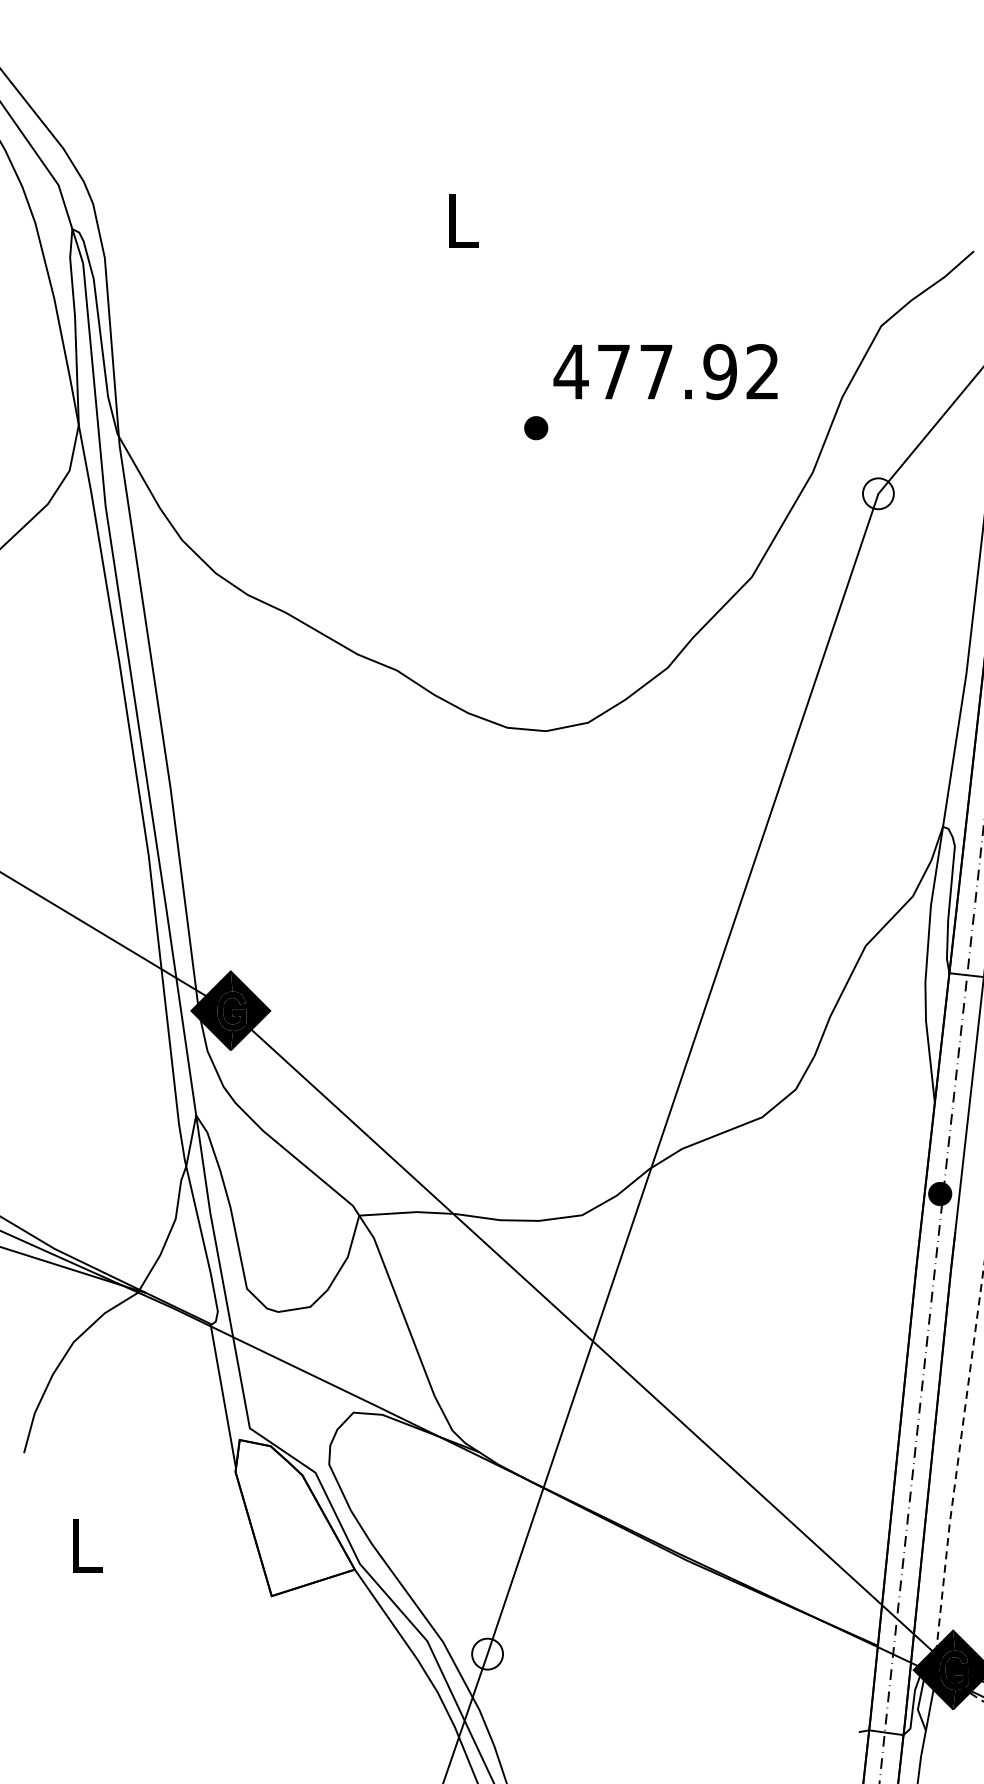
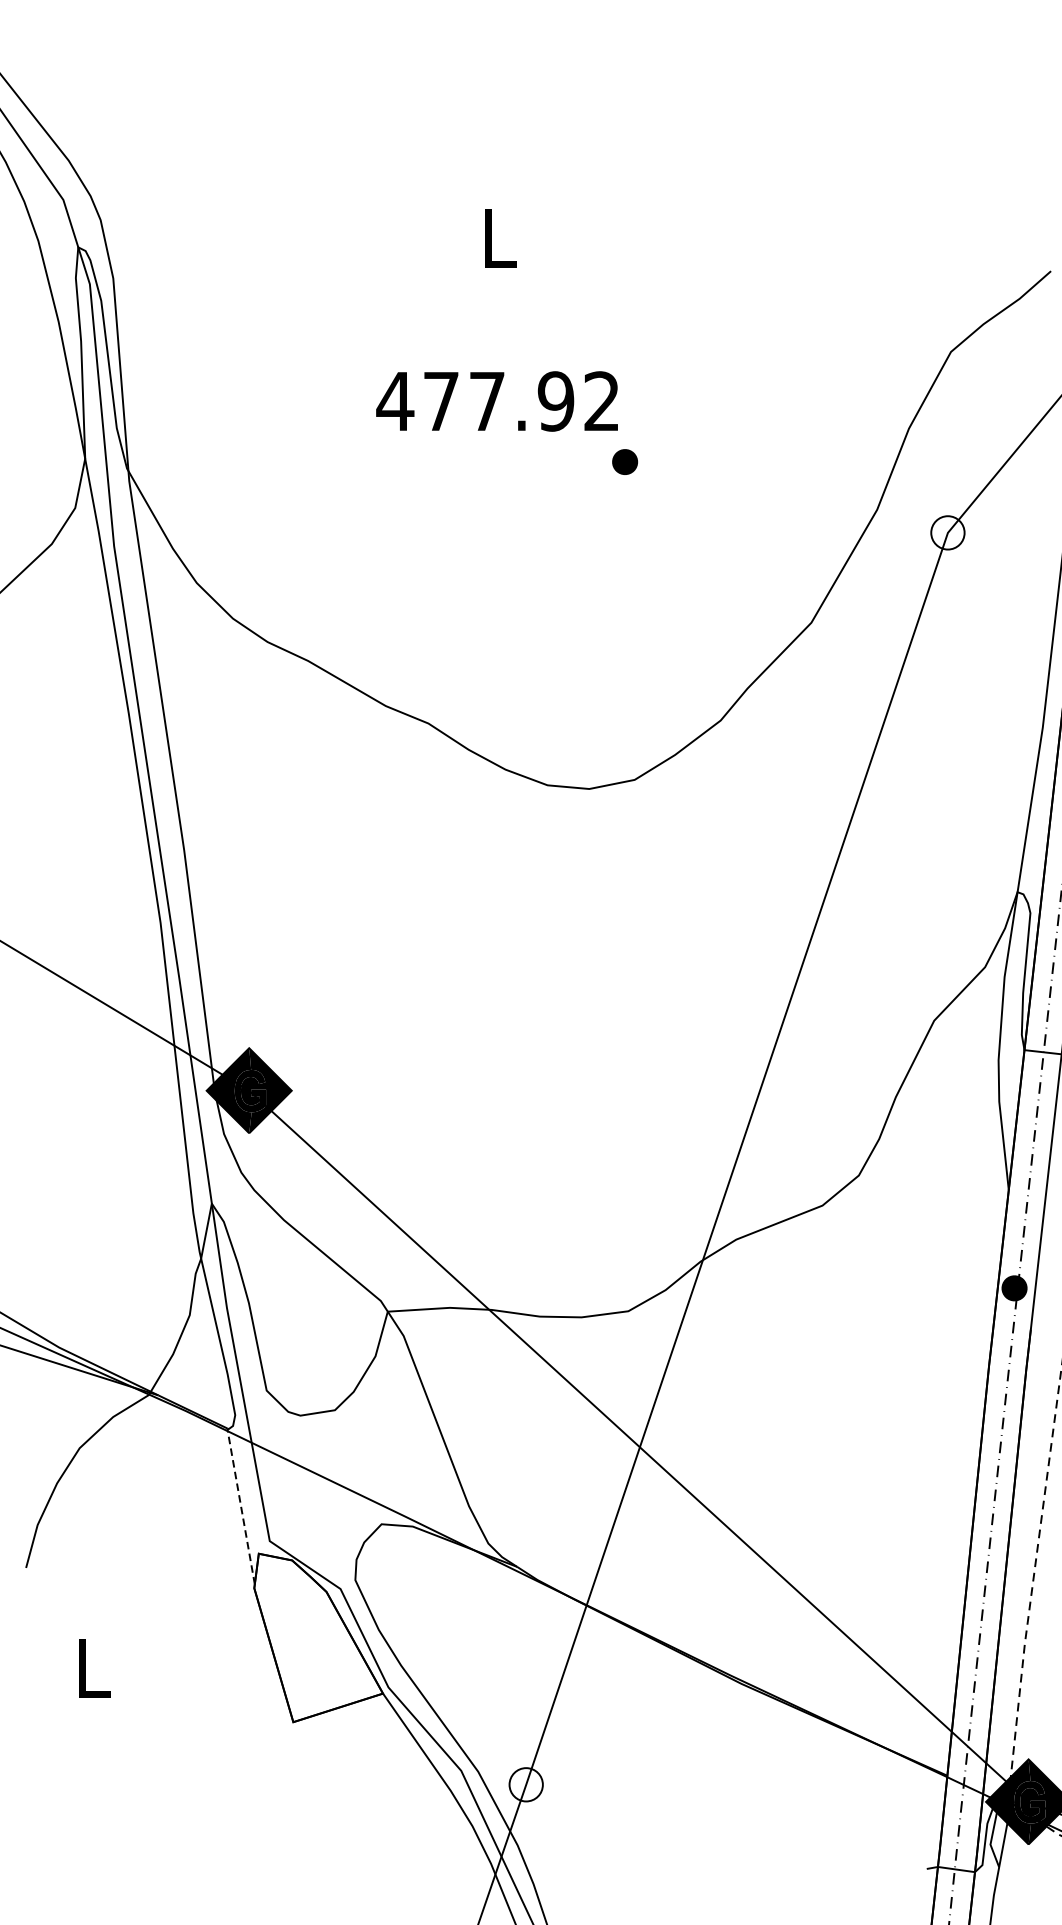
text: (665, 372) -> (497, 402), moved
part: (536, 428) -> (625, 462), moved
line: (223, 1395) -> (241, 1505), solid -> dashed

